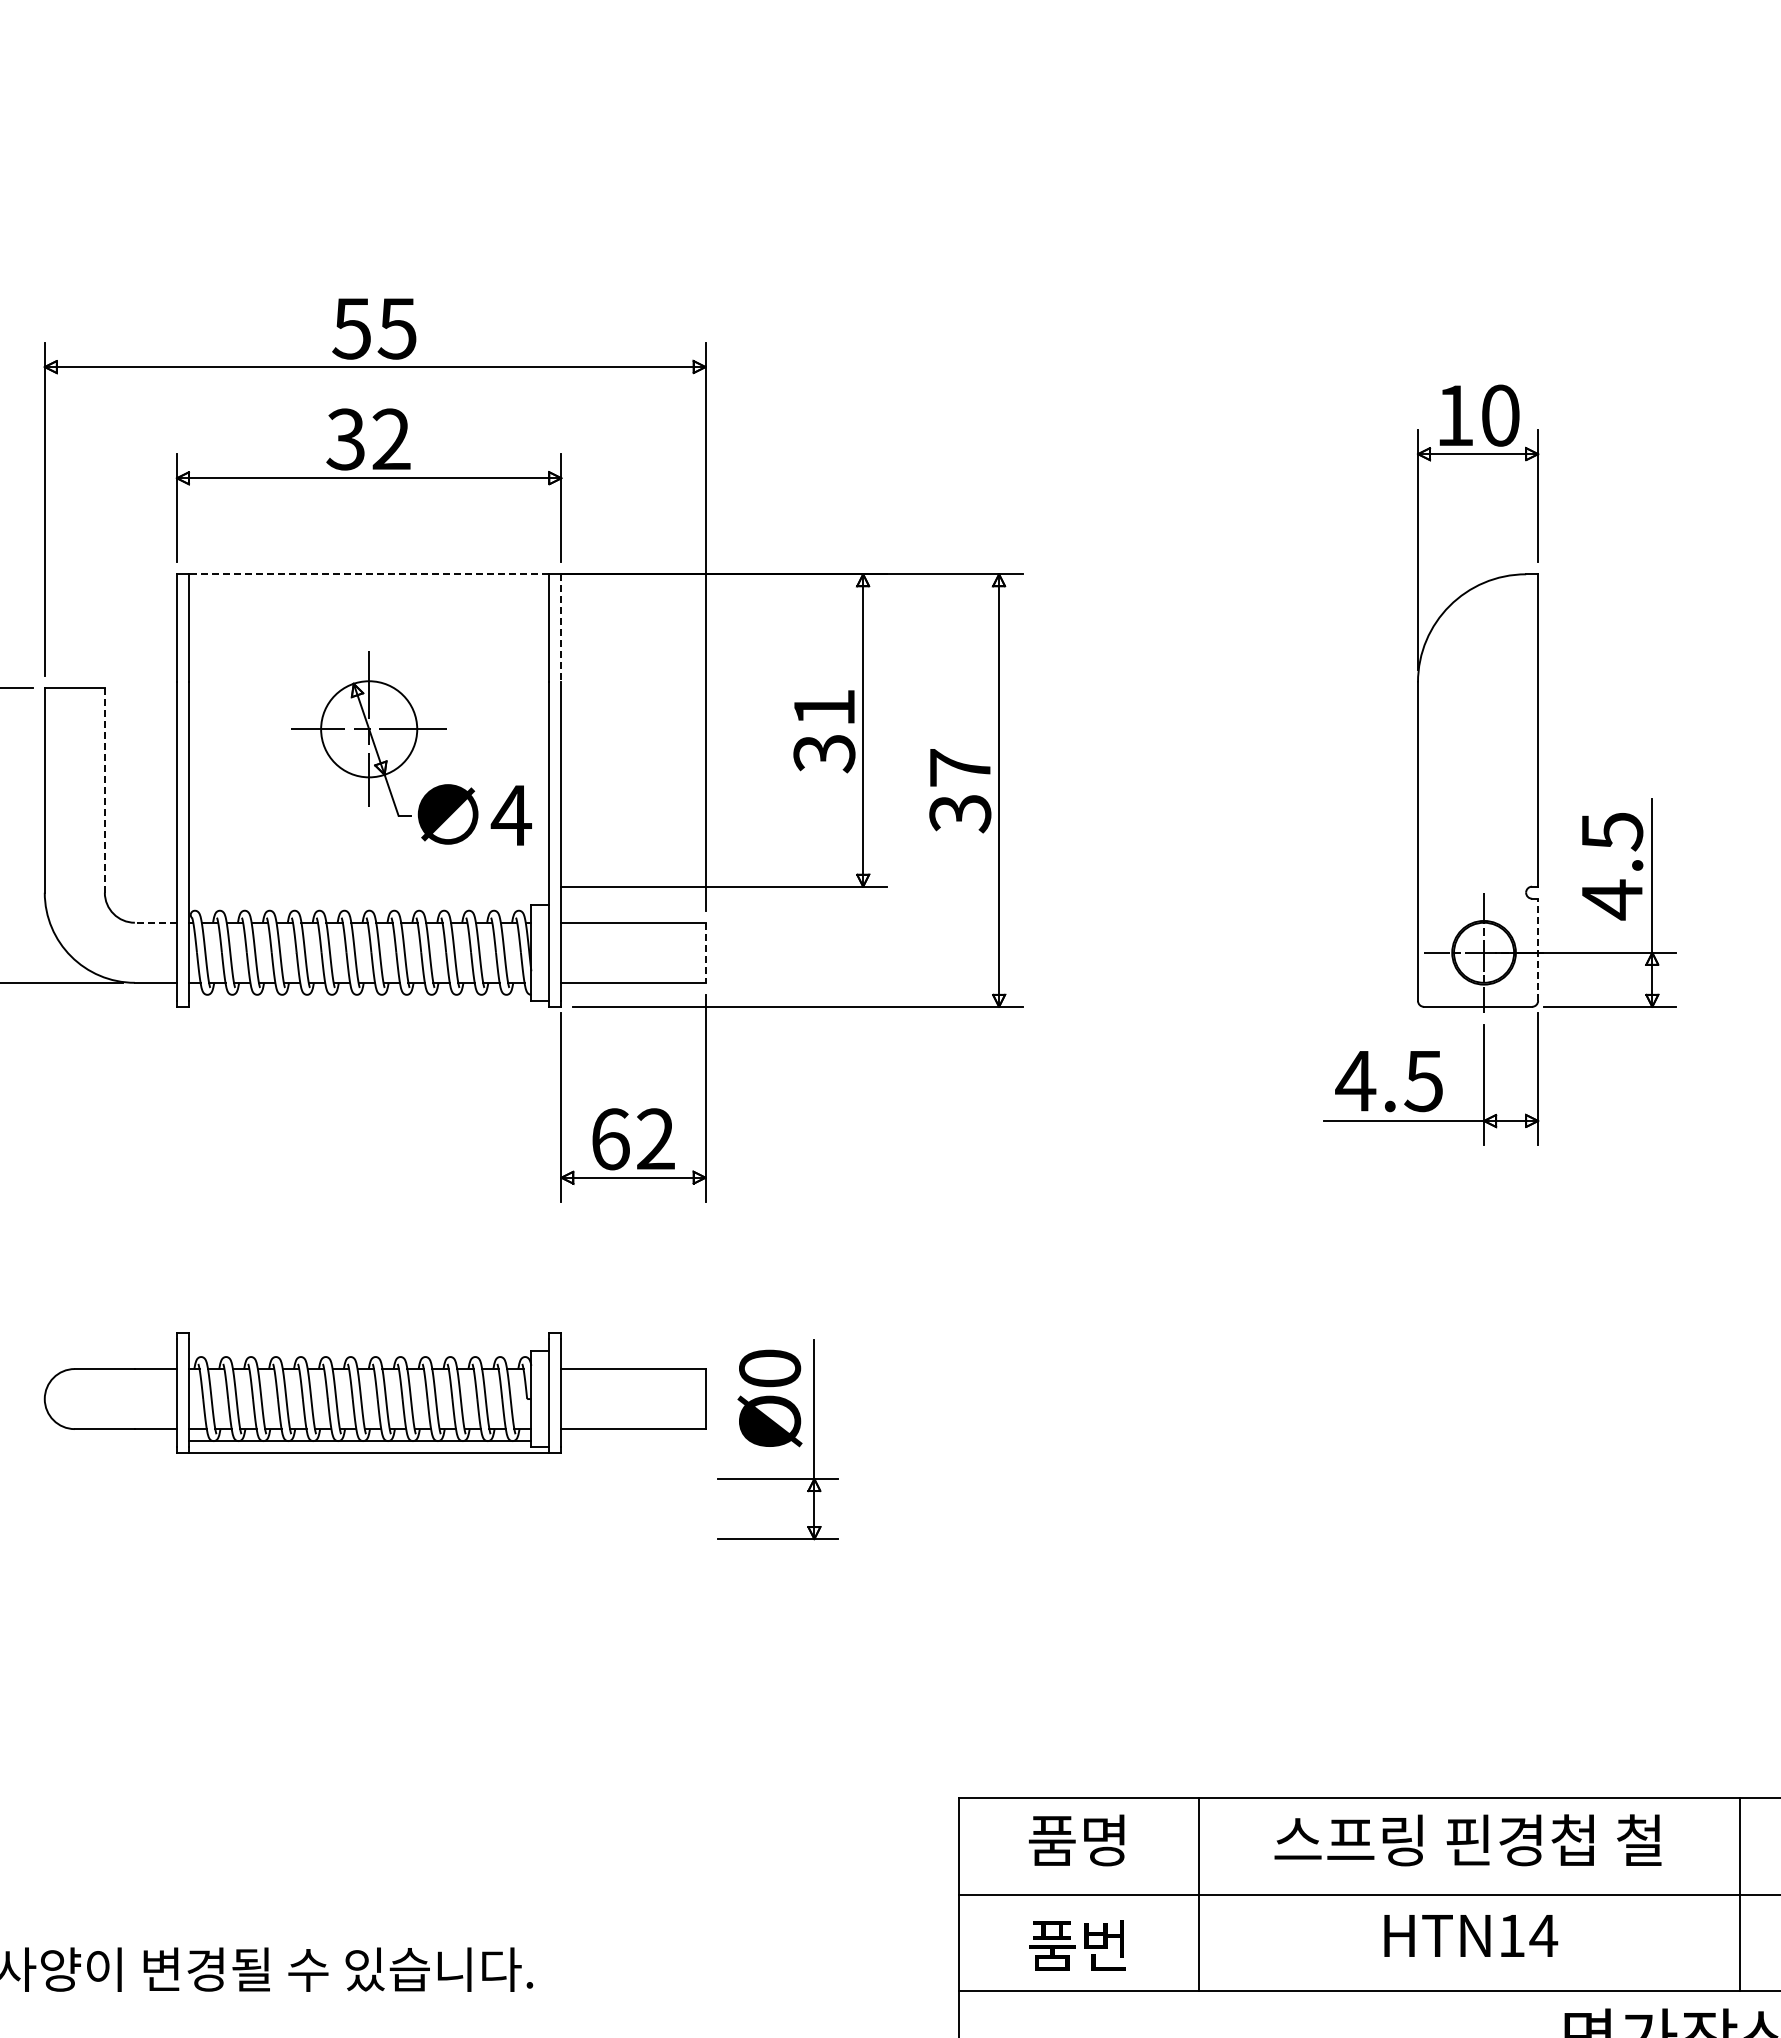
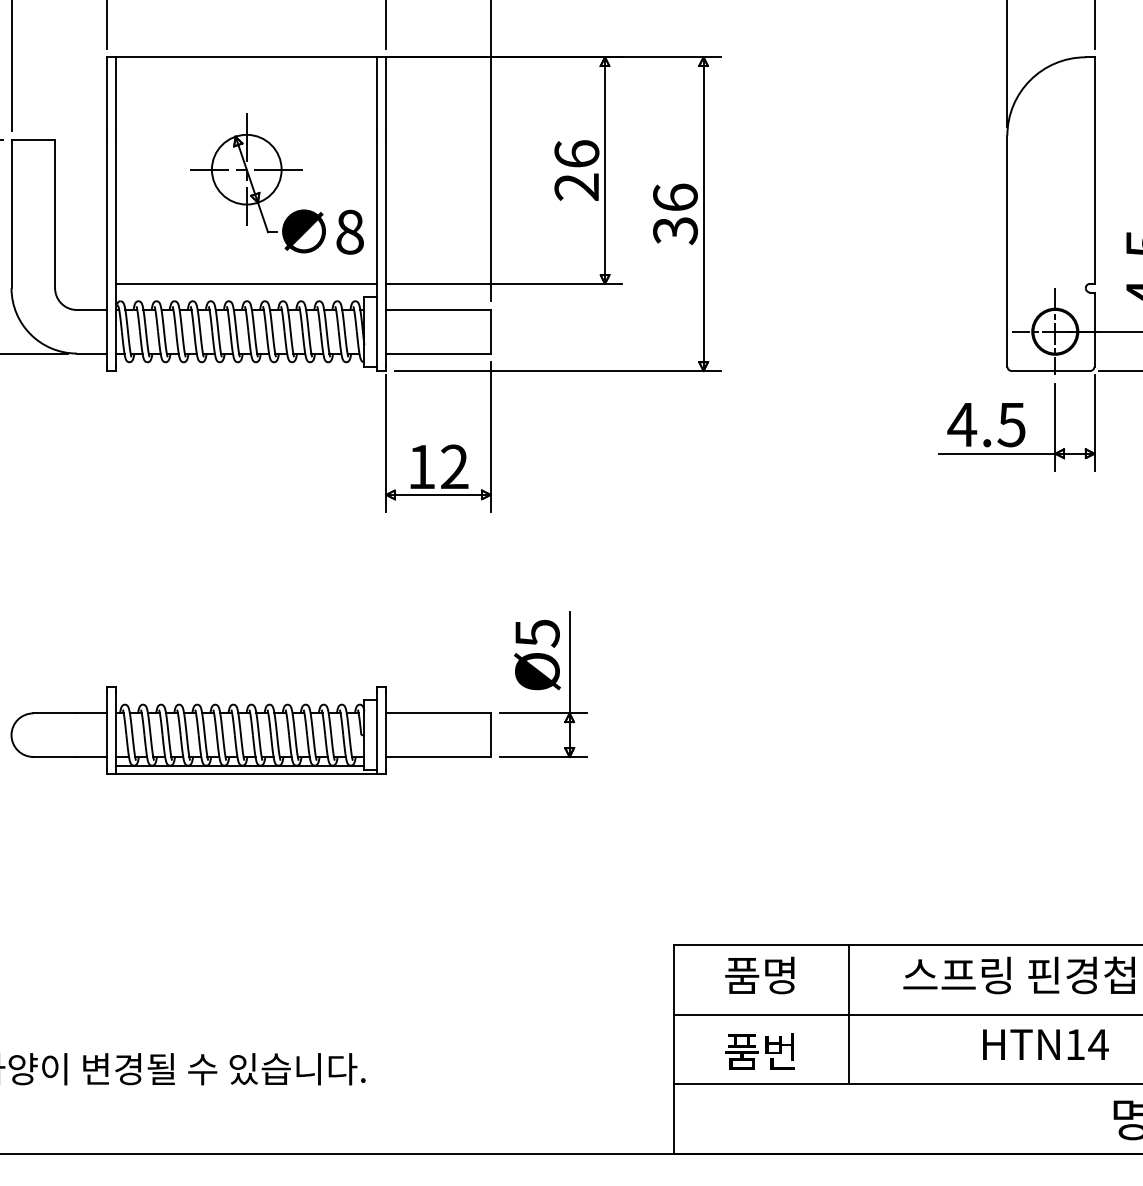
line: (368, 574) -> (246, 57), dashed -> solid
line: (561, 628) -> (386, 96), dashed -> solid
text: (824, 730) -> (576, 170), 31 -> 26
text: (960, 767) -> (675, 197), 37 -> 36
line: (104, 790) -> (54, 214), dashed -> solid
text: (510, 815) -> (349, 232), 4 -> 8
line: (368, 886) -> (246, 283), added
line: (155, 922) -> (91, 309), dashed -> solid
line: (1538, 949) -> (1094, 329), dashed -> solid
line: (705, 953) -> (490, 332), dashed -> solid
text: (610, 1139) -> (421, 467), 62 -> 12
text: (770, 1368) -> (537, 633), Ø0 -> Ø5
part: (374, 1392) -> (250, 730), moved

